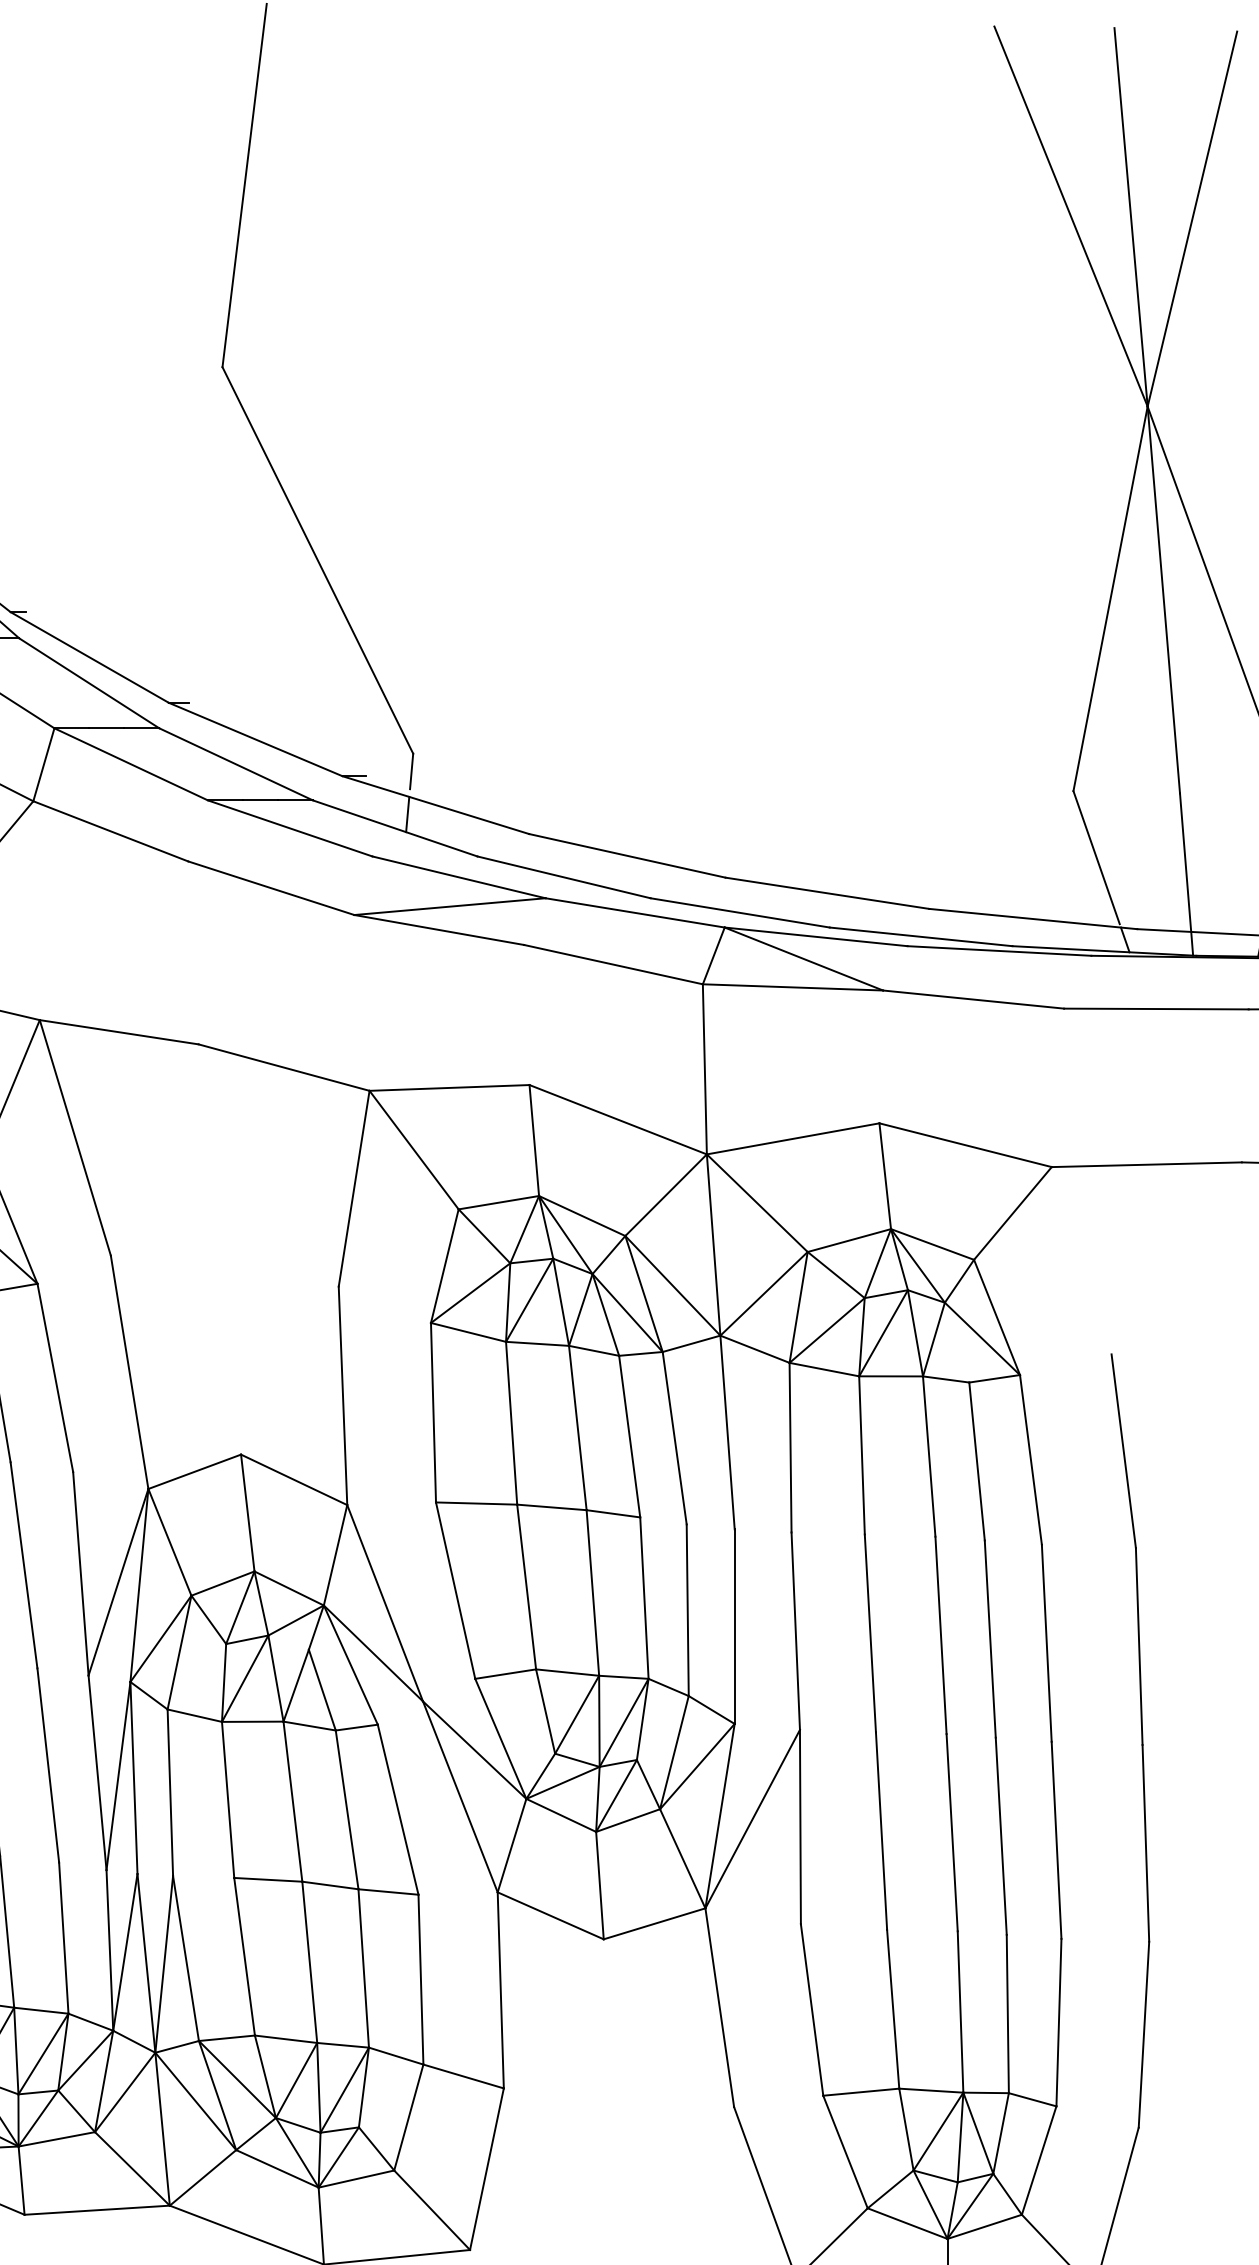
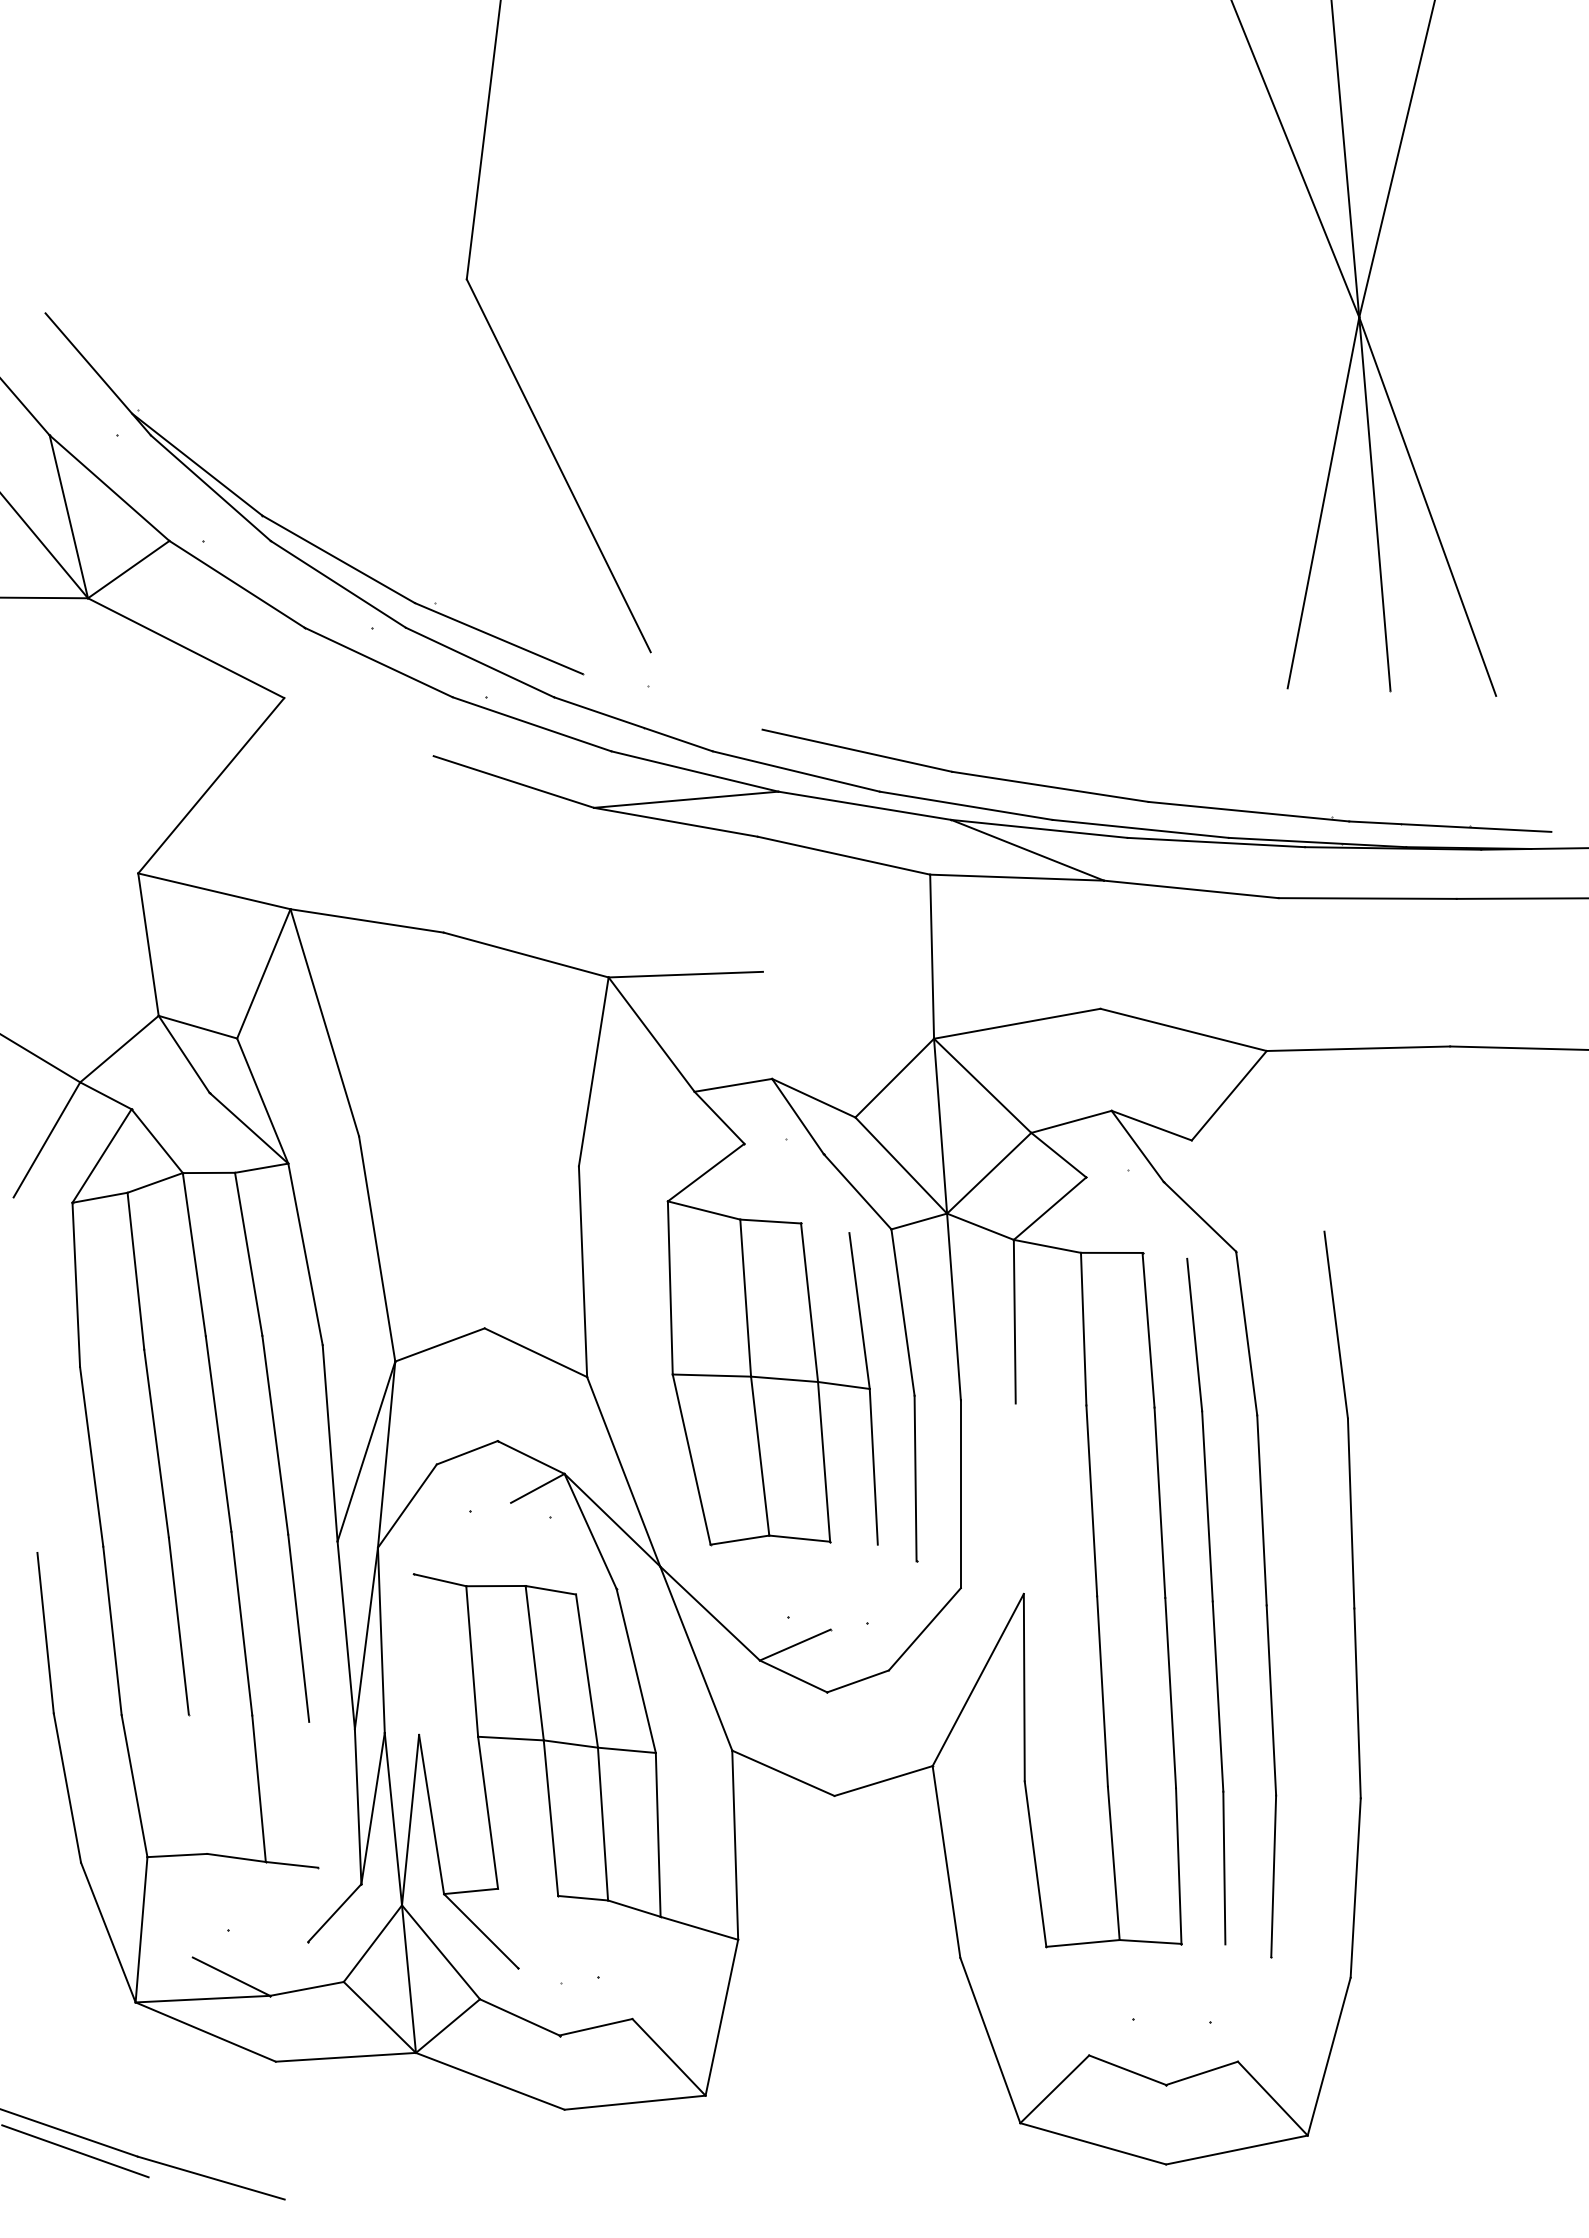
line: (435, 804) -> (672, 701), removed
line: (110, 831) -> (358, 727), removed
line: (618, 1118) -> (848, 1004), removed
line: (795, 1630) -> (1019, 1498), removed
line: (170, 1792) -> (416, 1654), removed
line: (719, 1816) -> (946, 1677), removed
line: (63, 1937) -> (313, 1794), removed
line: (286, 2038) -> (528, 1891), removed

